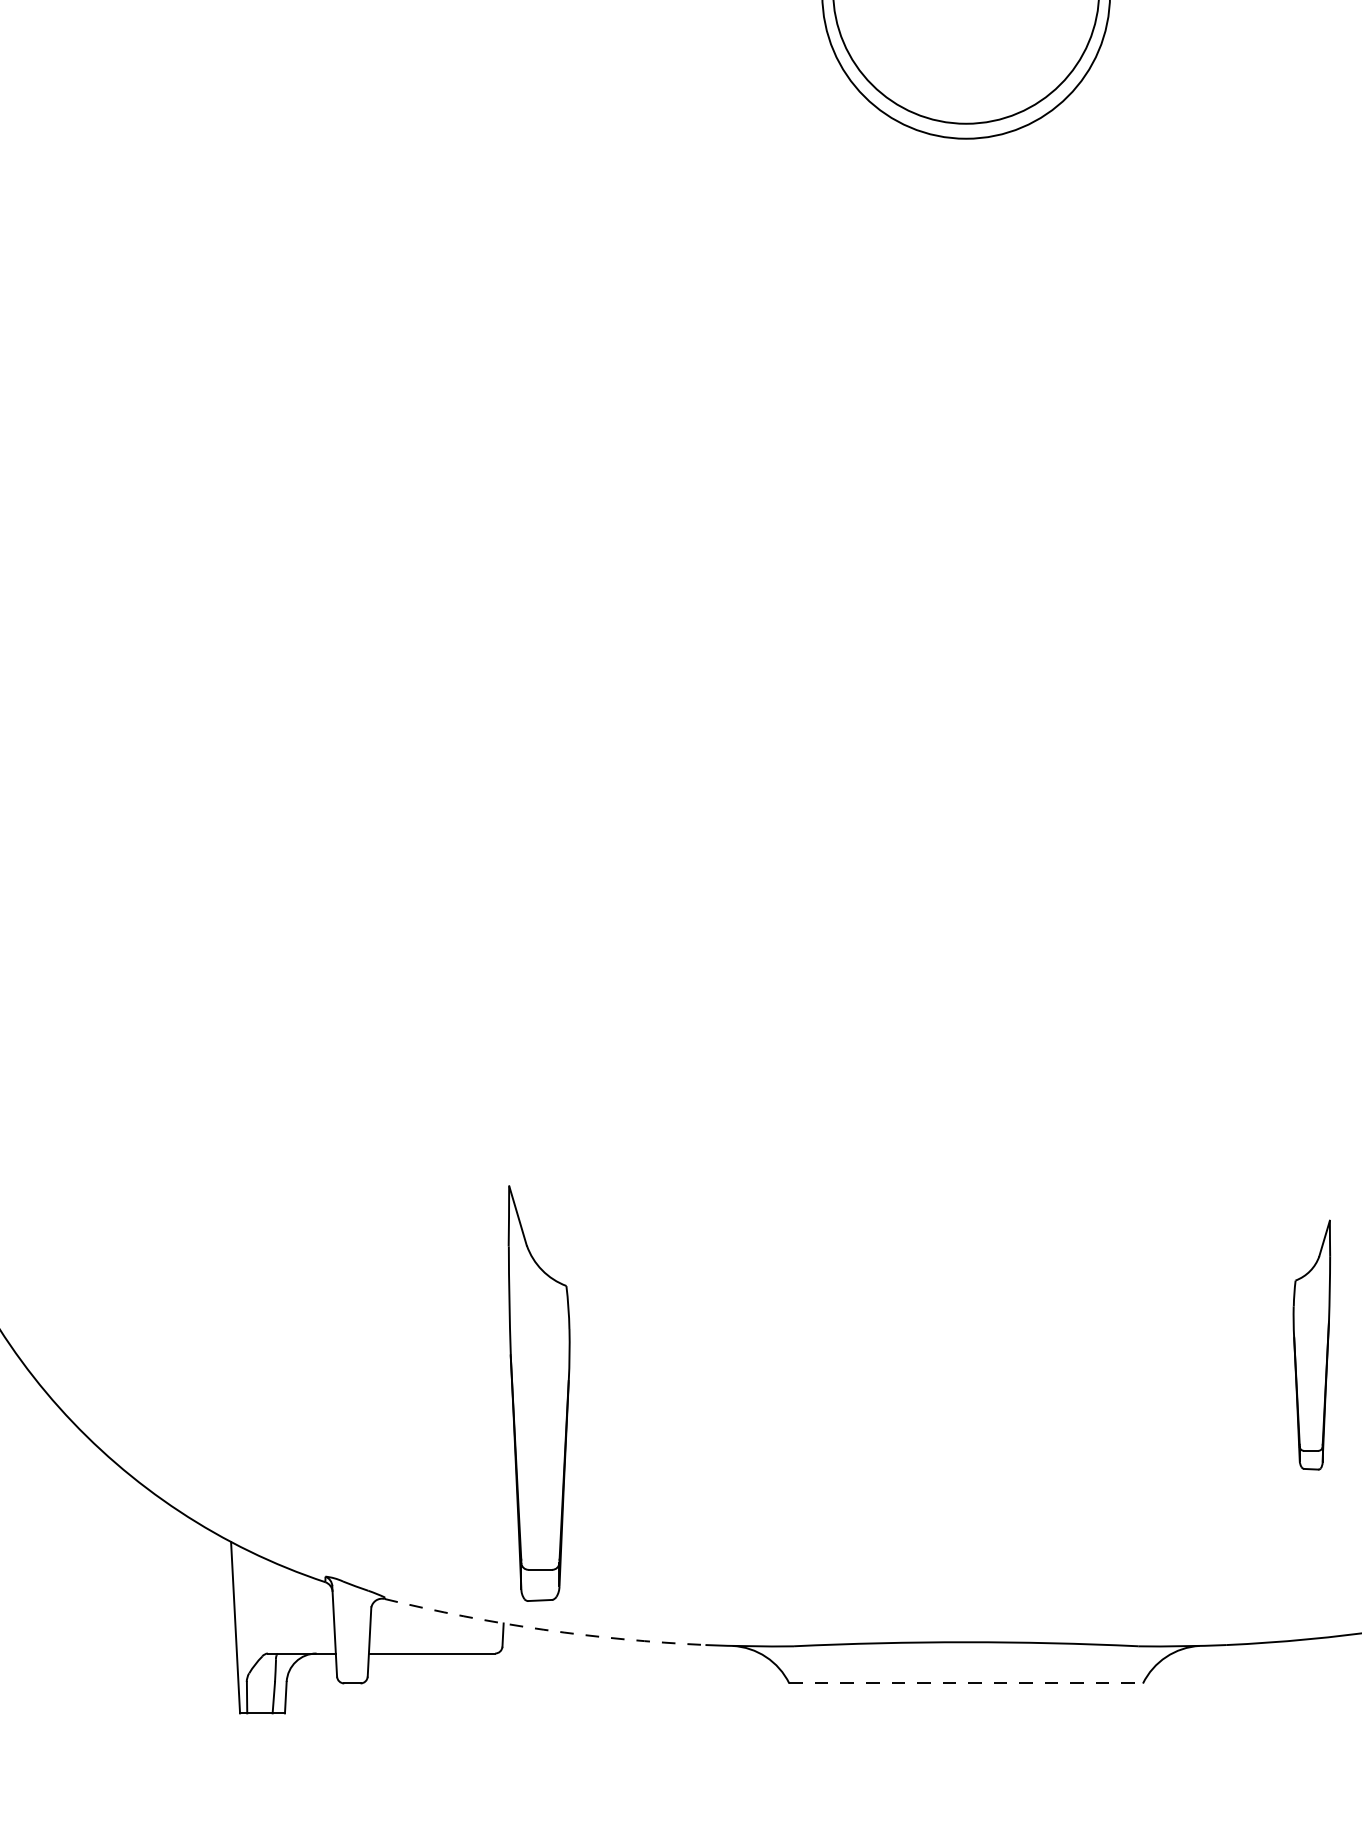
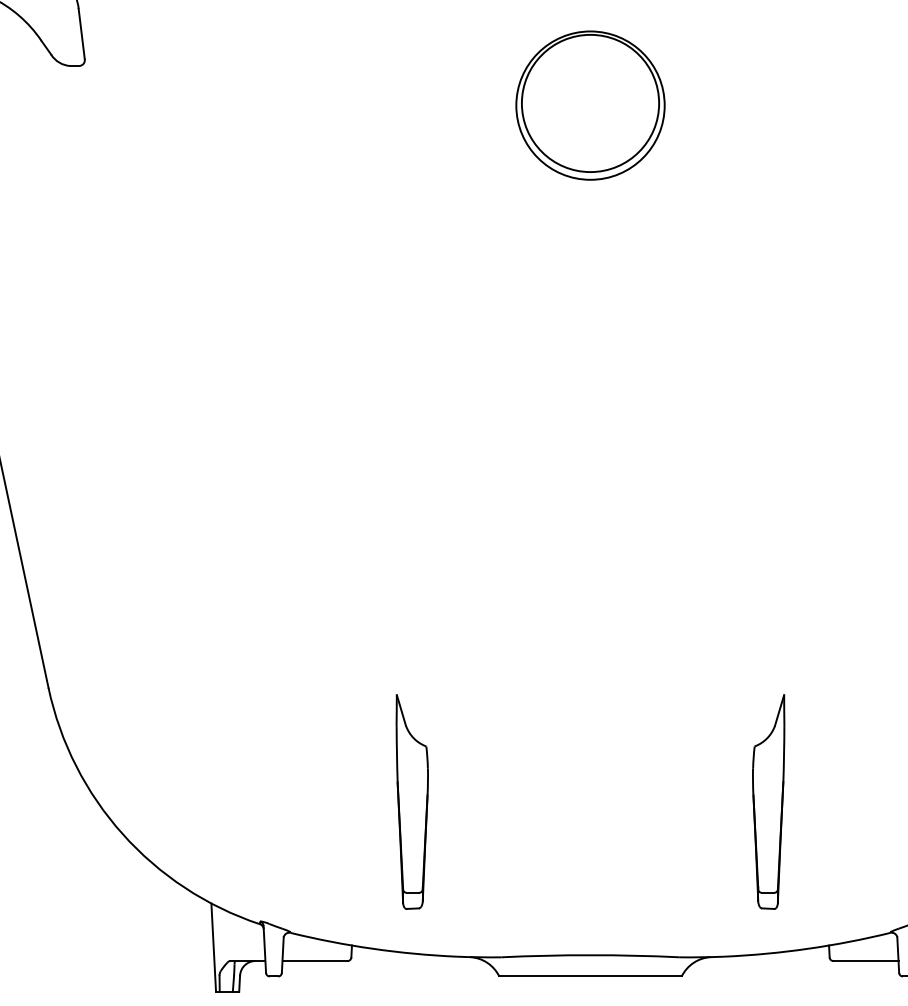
part: (1311, 1344) -> (768, 801), size x1.67
part: (537, 1392) -> (411, 801), moved
arc: (543, 1629) -> (372, 948), dashed -> solid
line: (966, 1683) -> (590, 976), dashed -> solid

